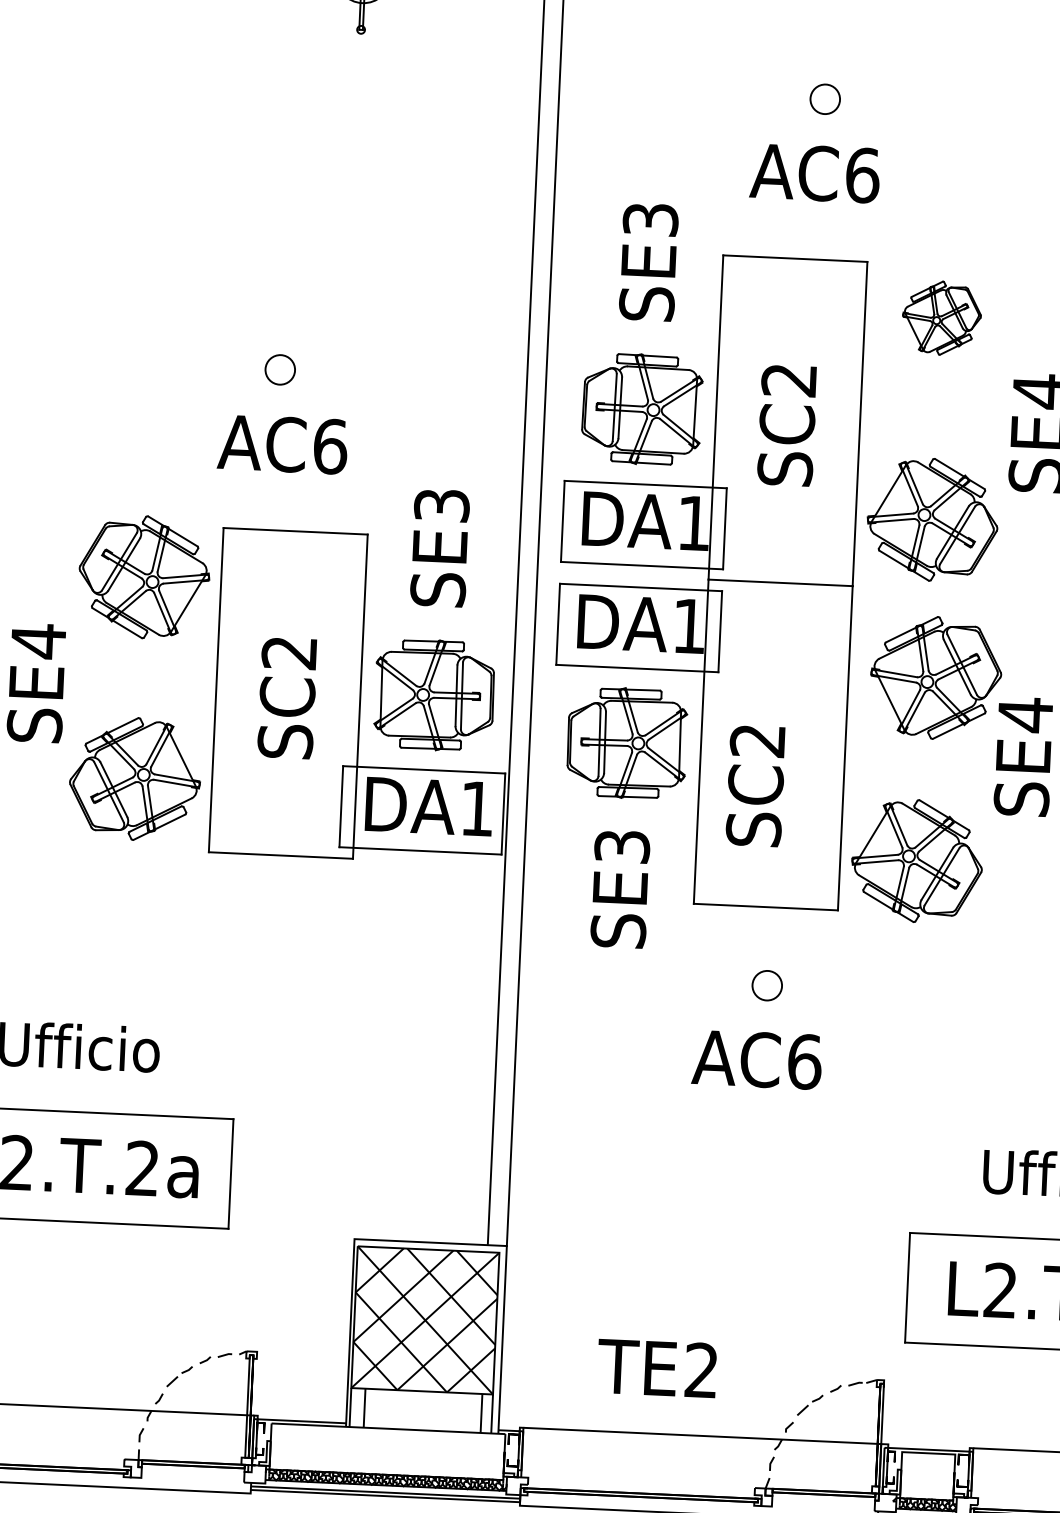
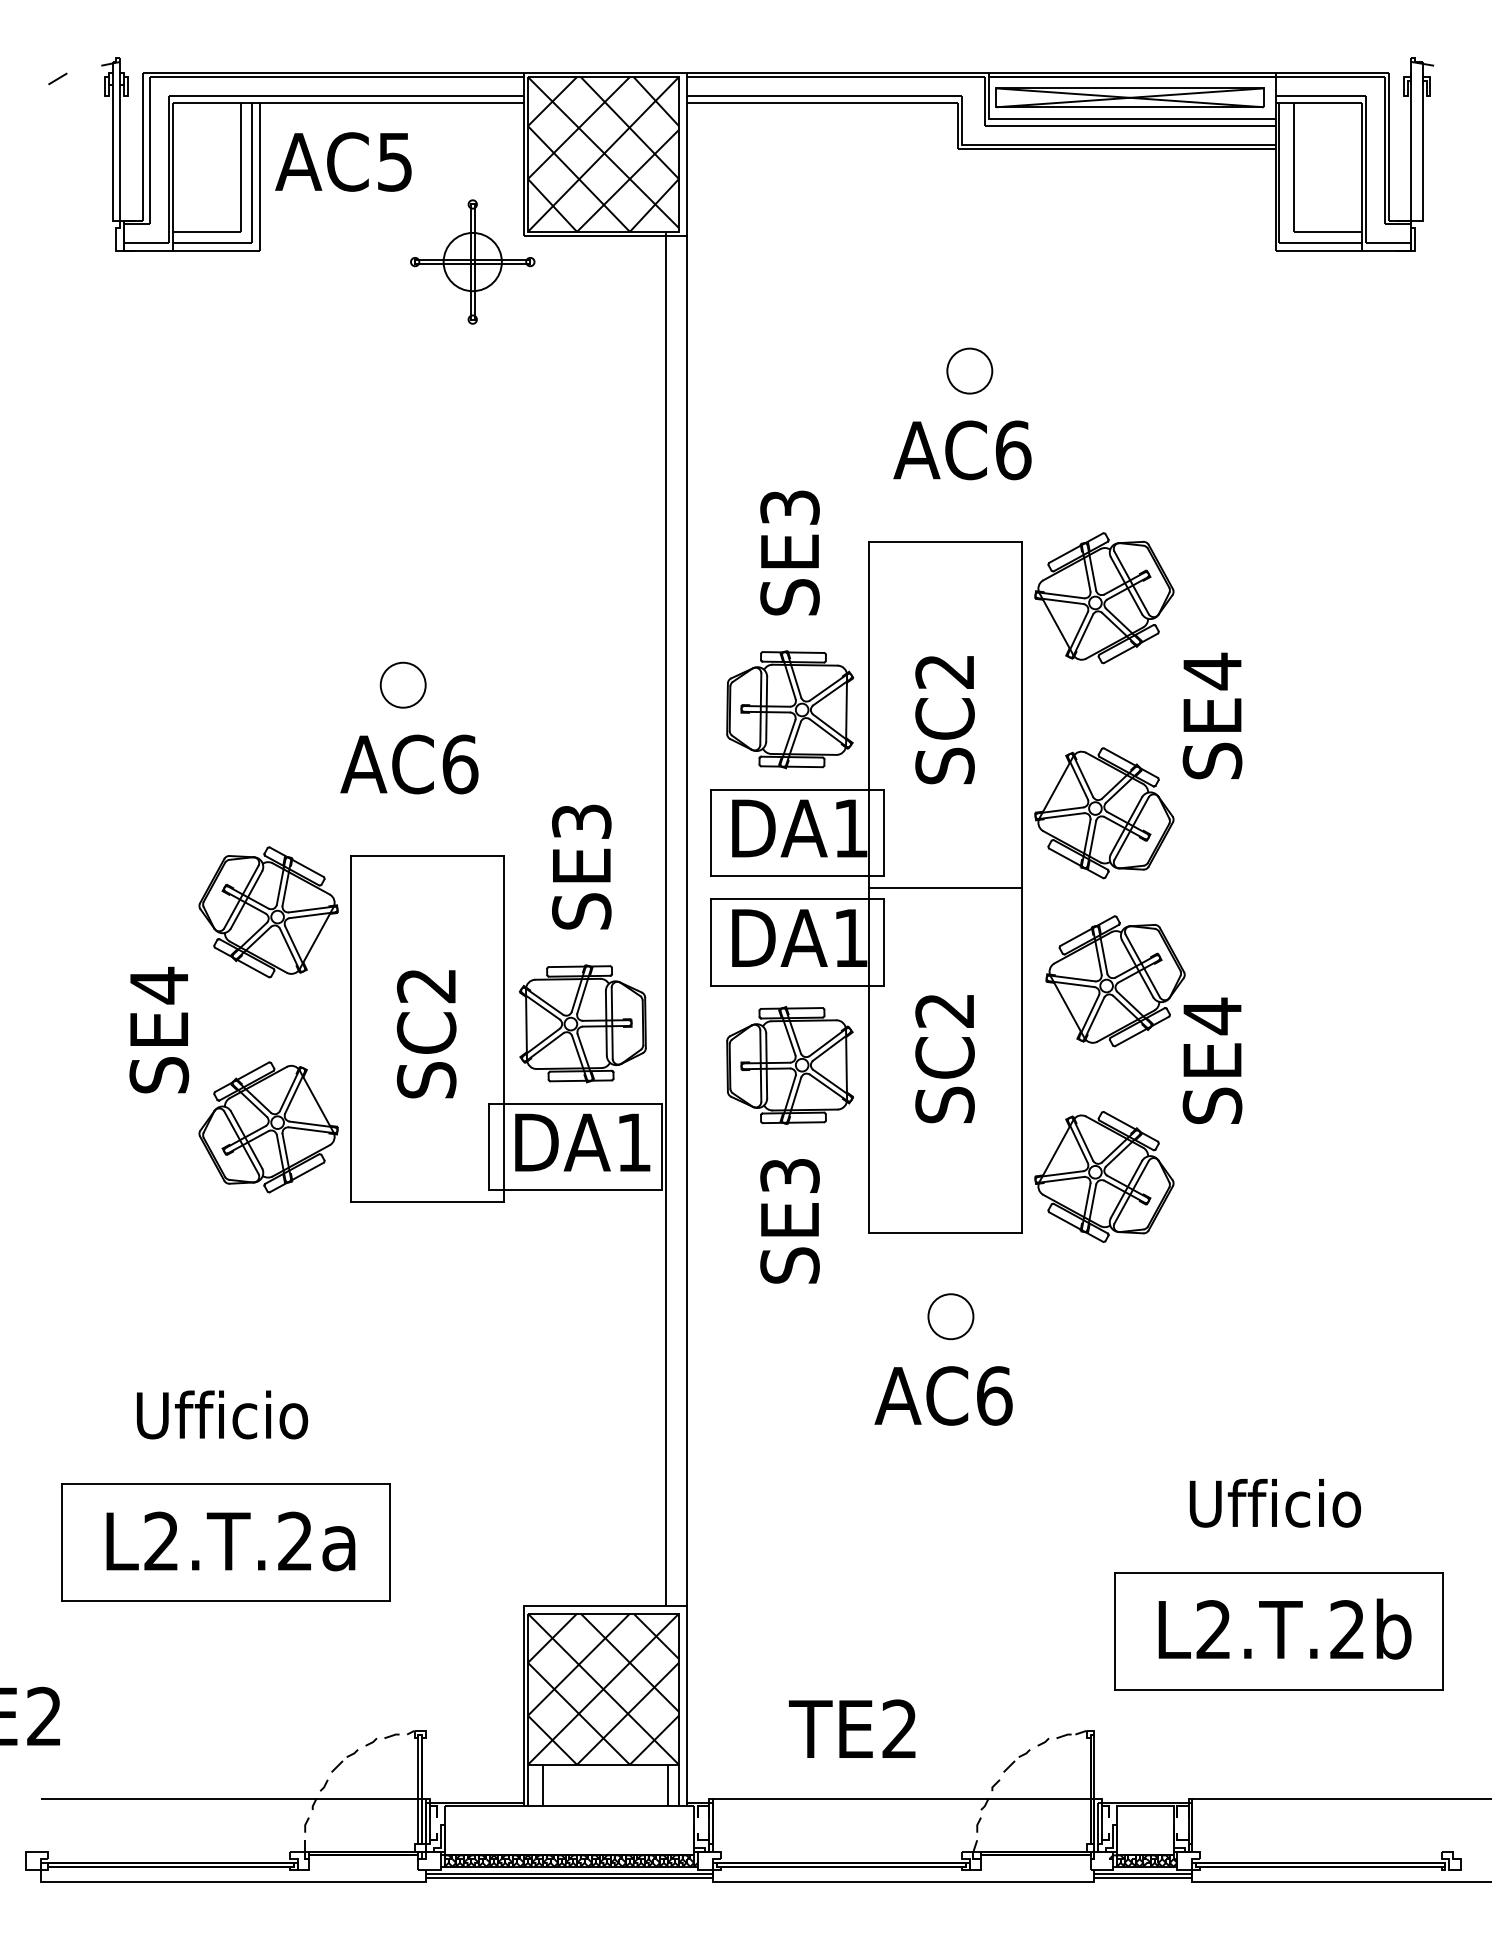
circle: (824, 98) -> (969, 370), size x1.43
part: (941, 318) -> (1104, 598), size x1.67
circle: (279, 369) -> (402, 684), size x1.43
text: (755, 786) -> (944, 1059), moved
circle: (766, 985) -> (950, 1316), size x1.43

